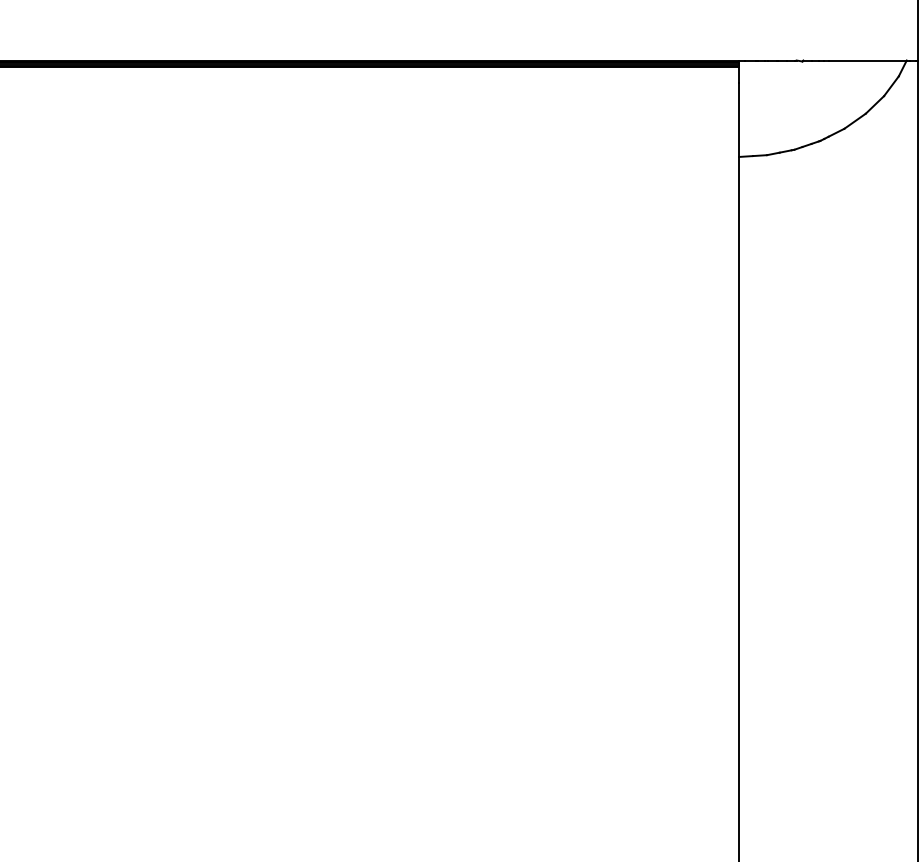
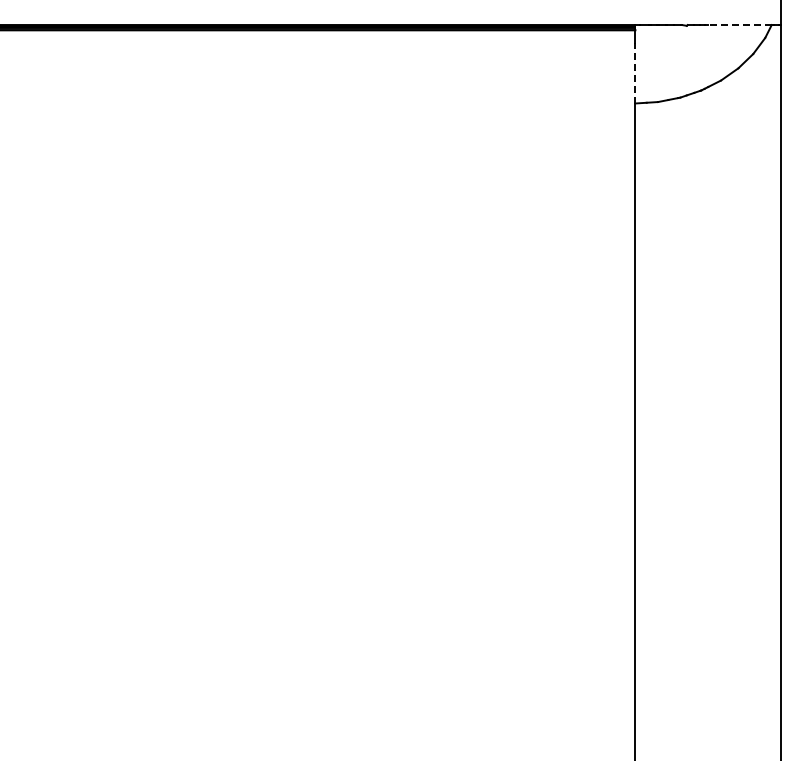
line: (867, 61) -> (739, 25), solid -> dashed
line: (739, 118) -> (635, 72), solid -> dashed

